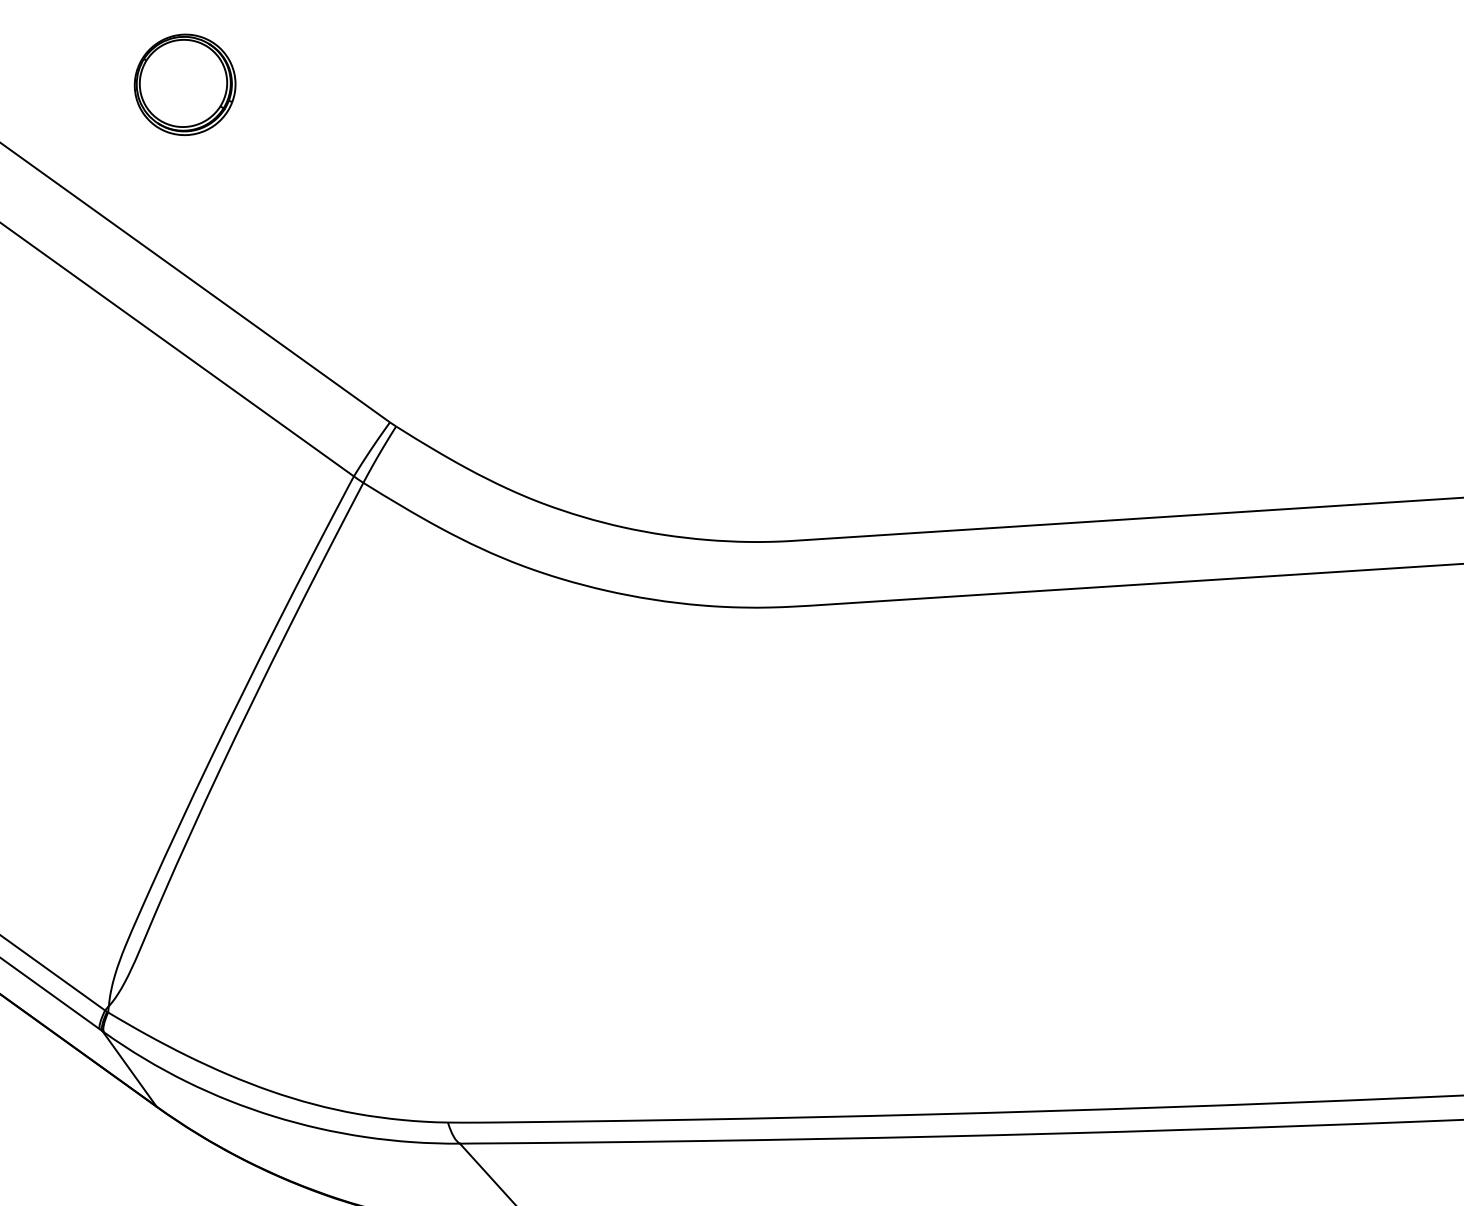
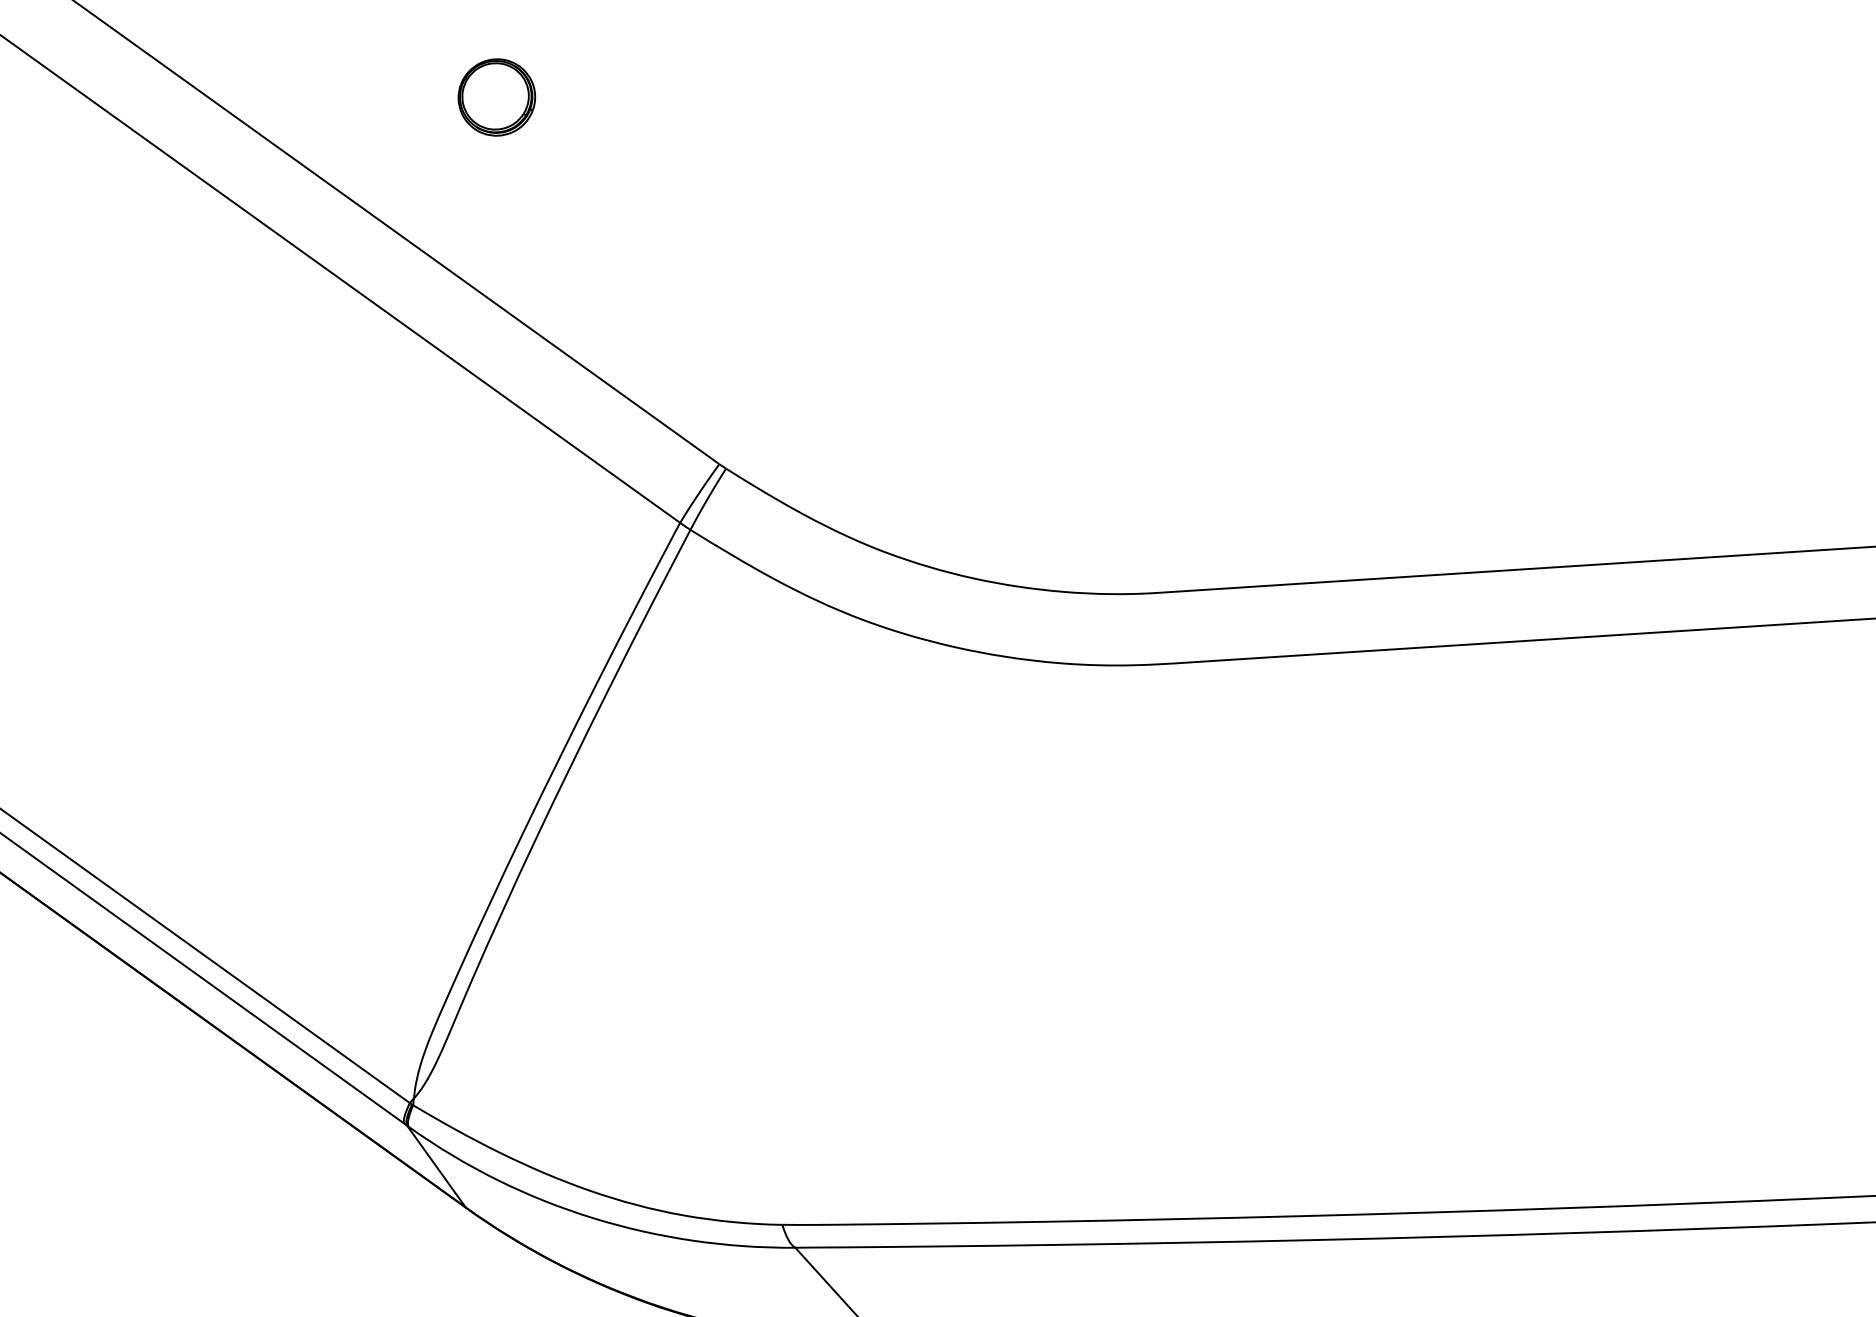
part: (184, 84) -> (496, 97), size x0.7

